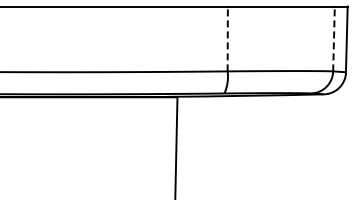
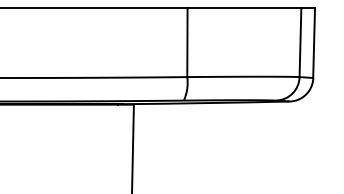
line: (227, 38) -> (187, 42), dashed -> solid
line: (334, 38) -> (300, 42), dashed -> solid

